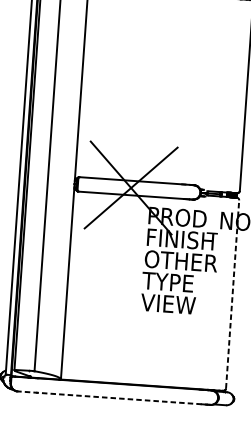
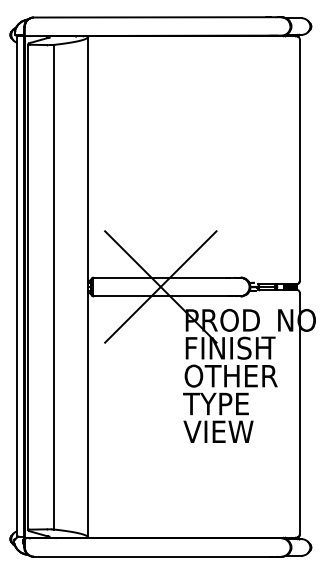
line: (232, 294) -> (299, 413), dashed -> solid
line: (113, 397) -> (157, 556), dashed -> solid

